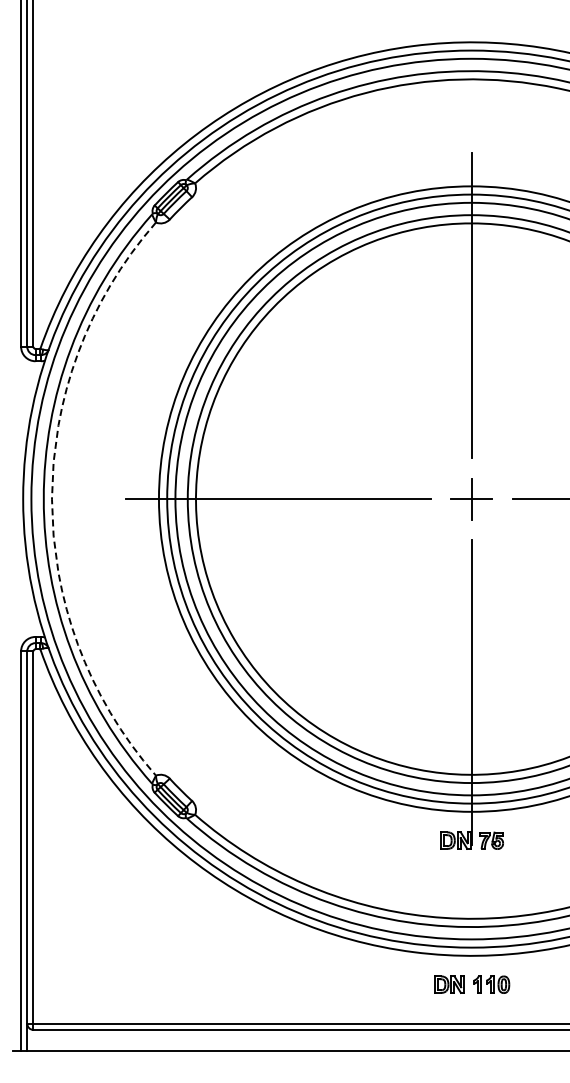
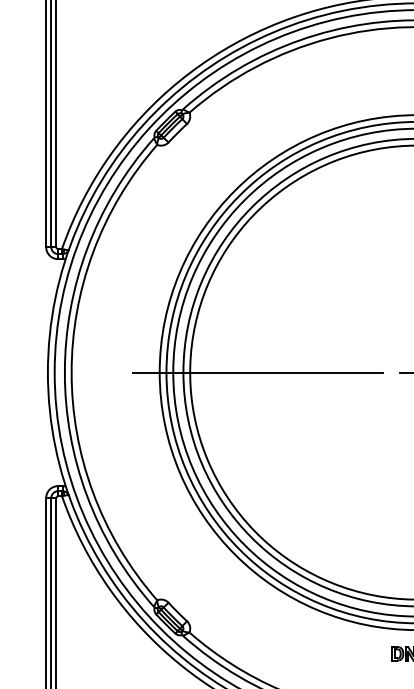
arc: (51, 499) -> (71, 372), dashed -> solid

